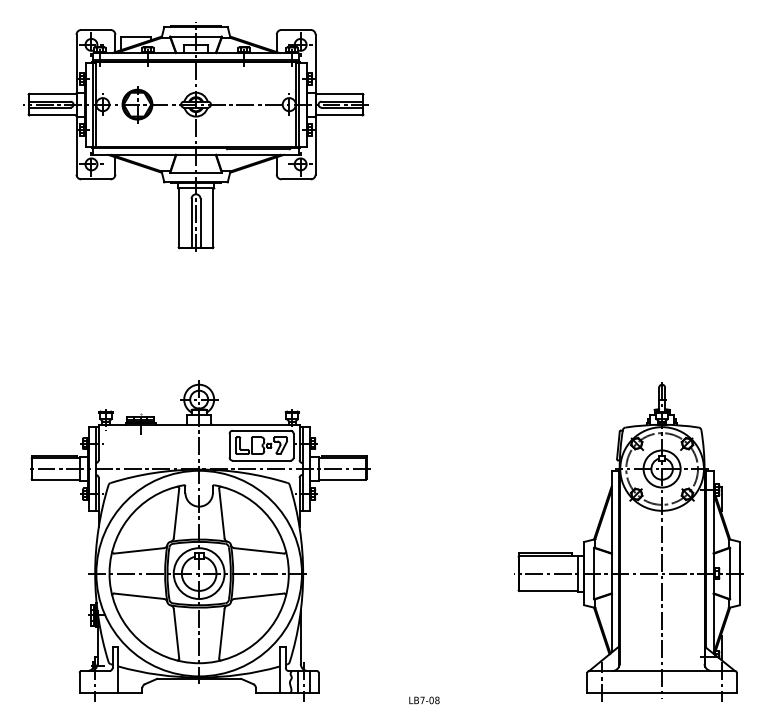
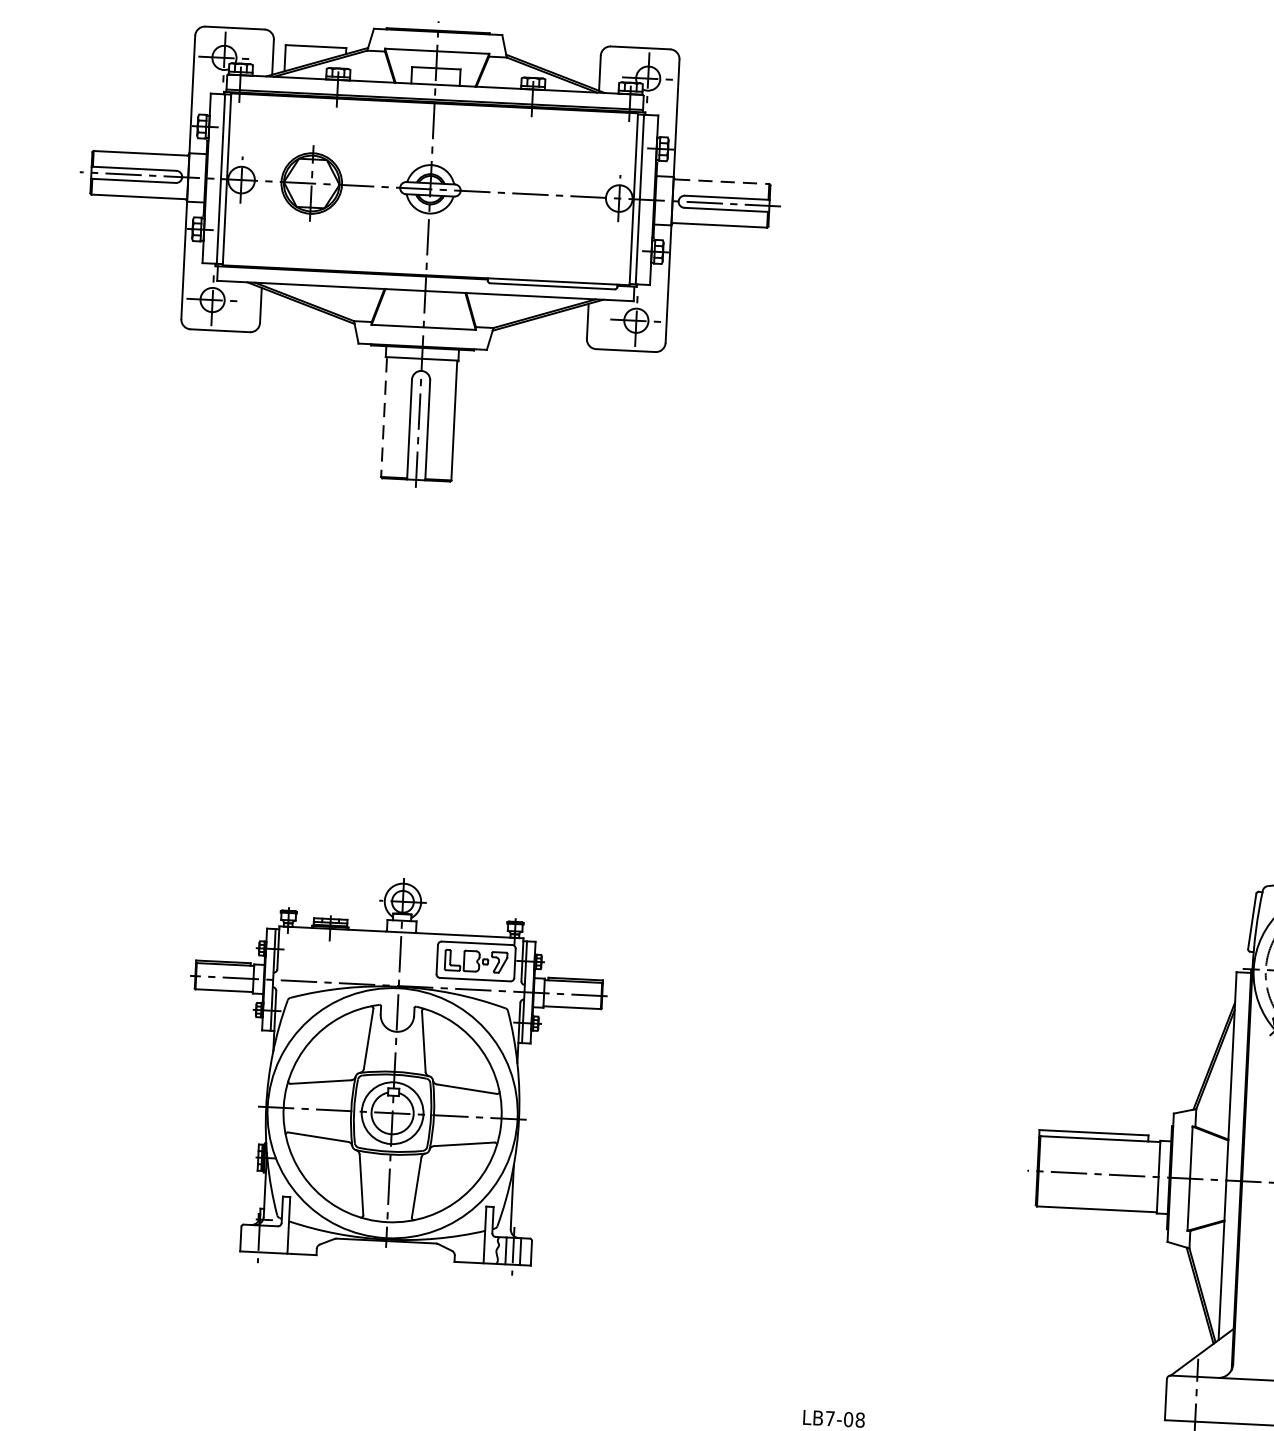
line: (340, 93) -> (724, 181), solid -> dashed
line: (178, 218) -> (383, 418), solid -> dashed
part: (200, 540) -> (396, 1072), size x0.6

